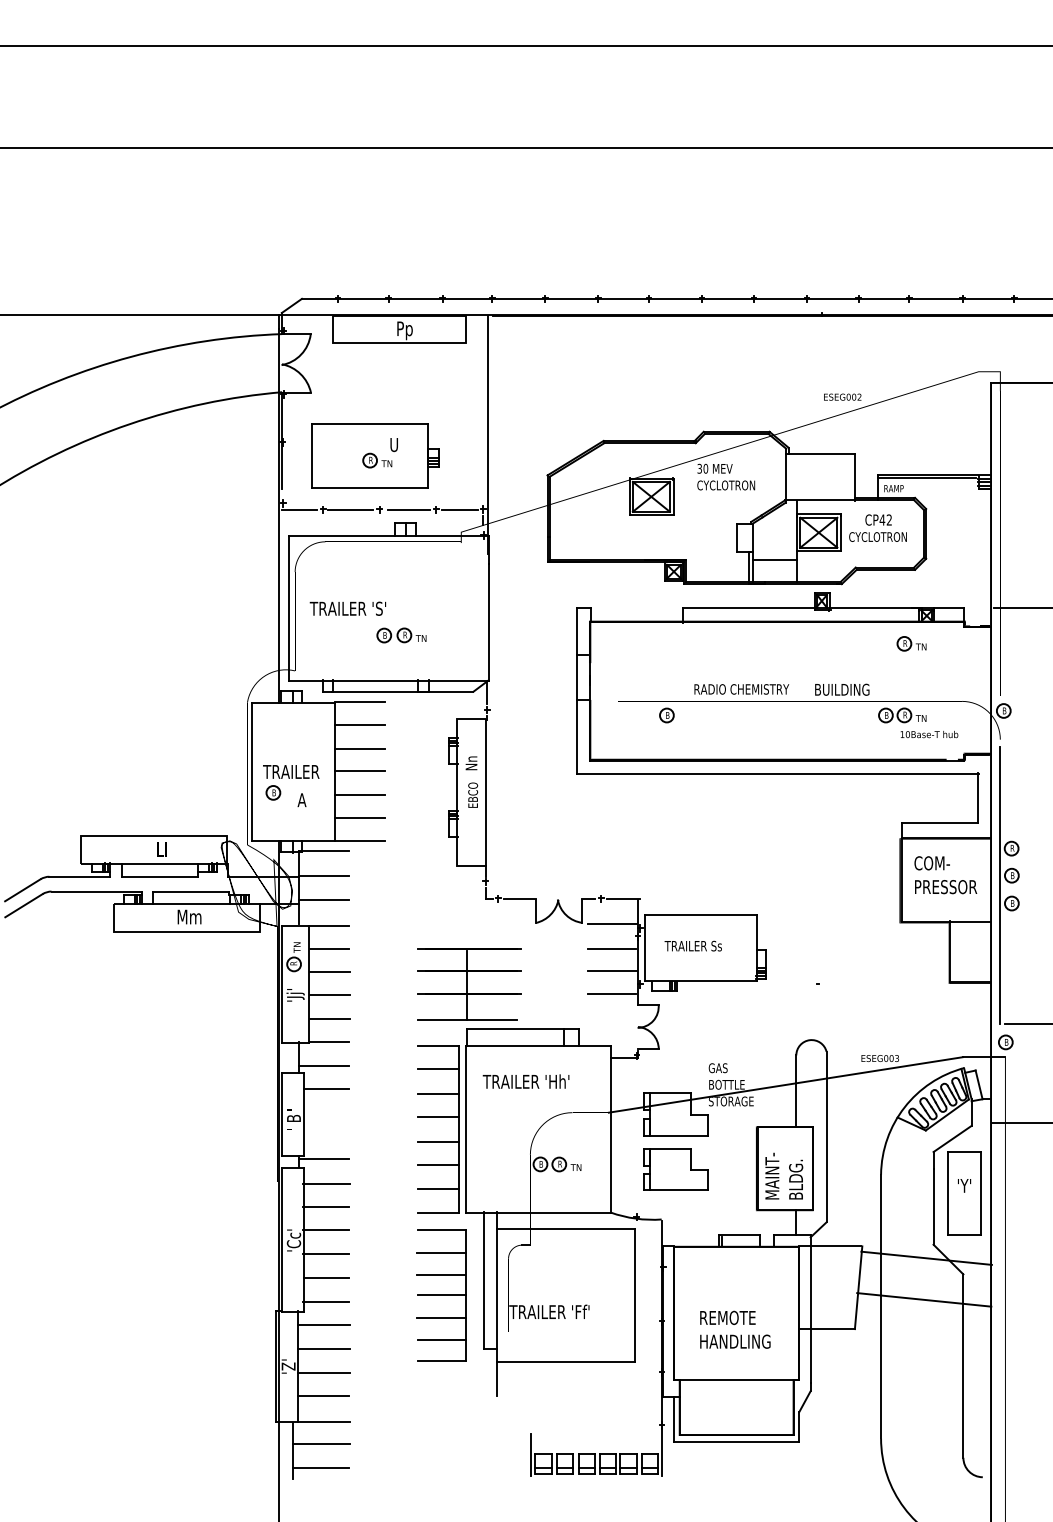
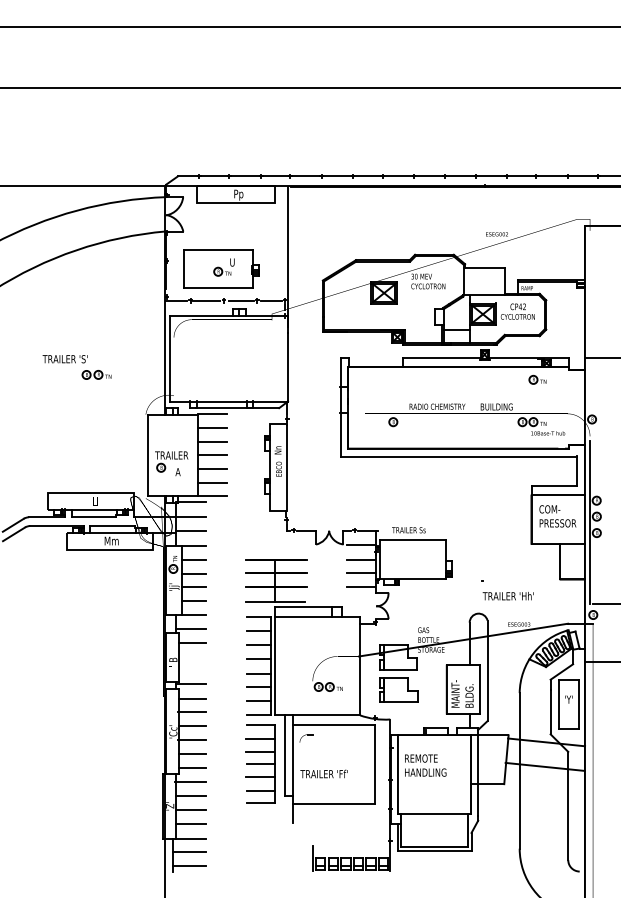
part: (367, 622) -> (76, 367), moved
text: (692, 946) -> (408, 530), moved
text: (524, 1082) -> (507, 596), moved
text: (734, 1329) -> (425, 765), moved

